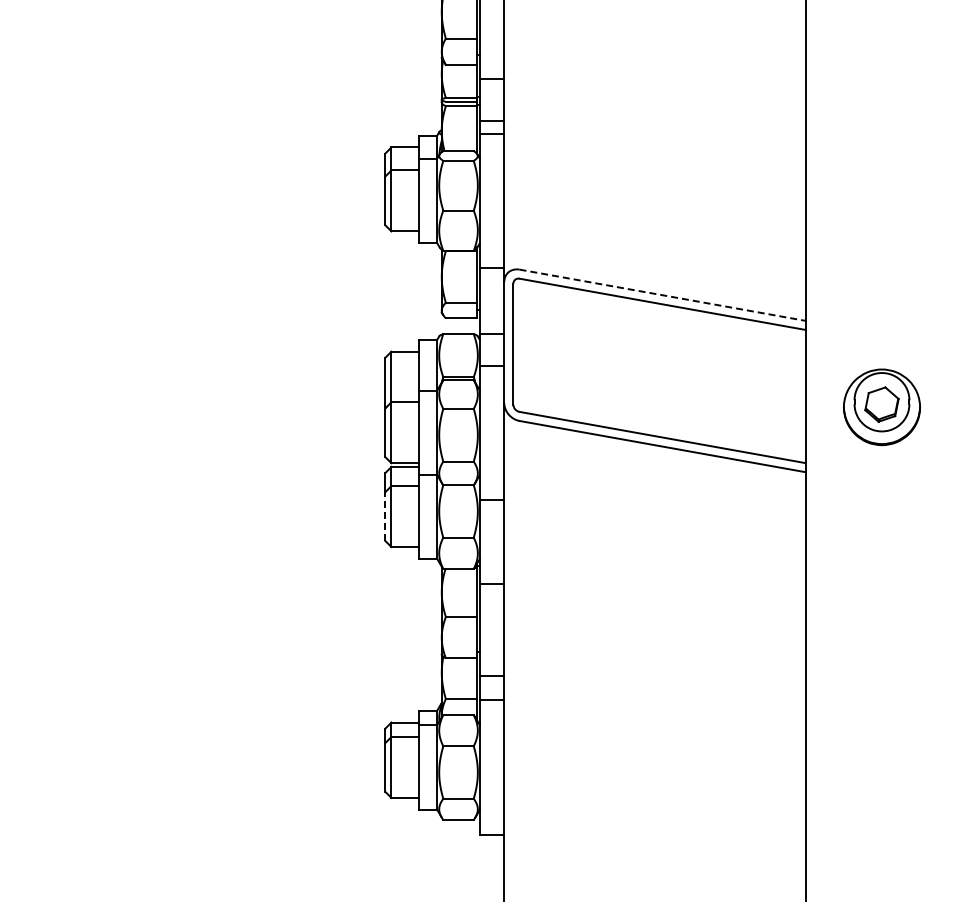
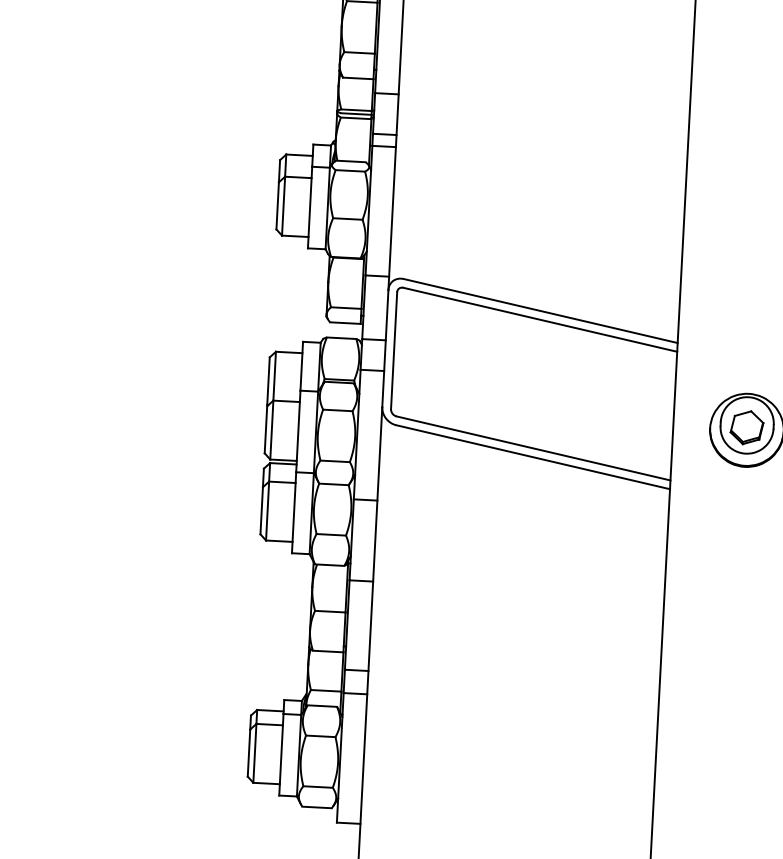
line: (663, 295) -> (541, 311), dashed -> solid
line: (385, 516) -> (261, 510), dashed -> solid

